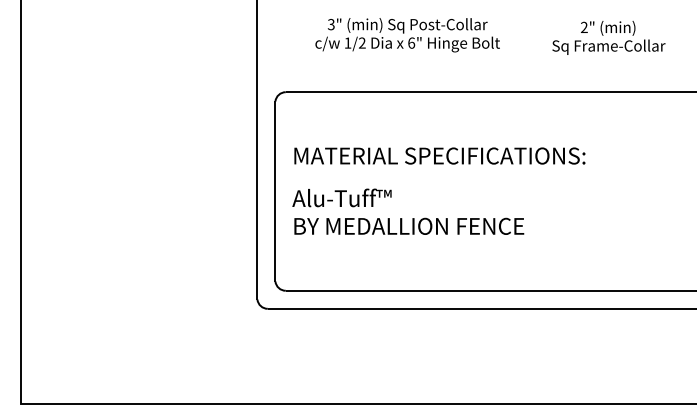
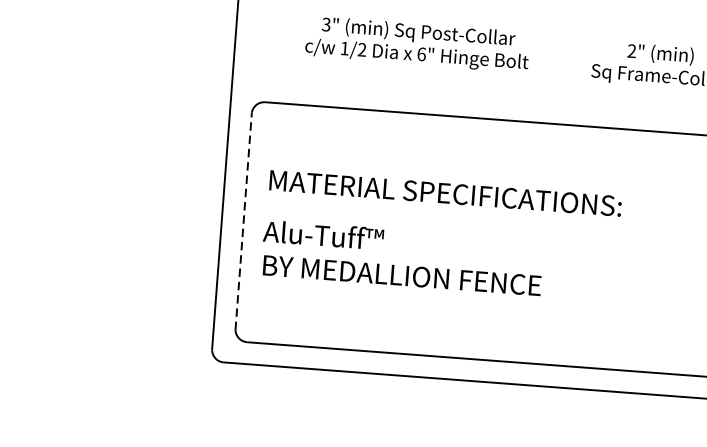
line: (275, 190) -> (243, 220), solid -> dashed

